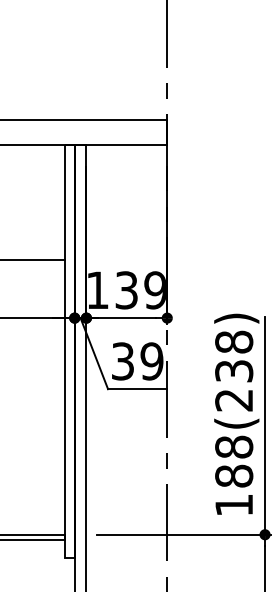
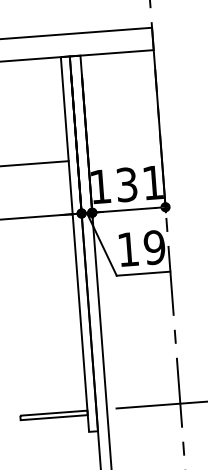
text: (154, 290) -> (152, 183), 139 -> 131
text: (122, 361) -> (127, 249), 39 -> 19

